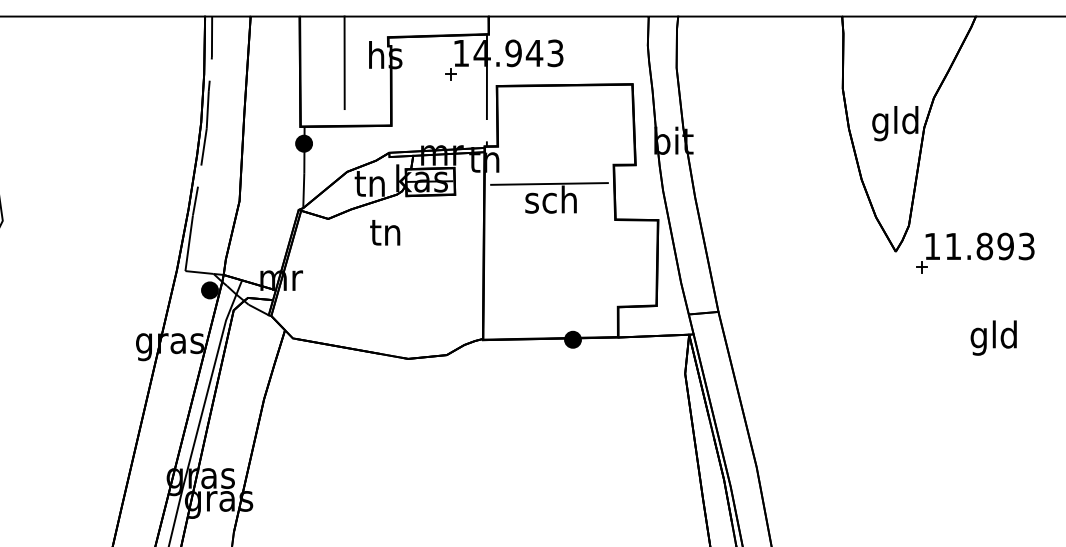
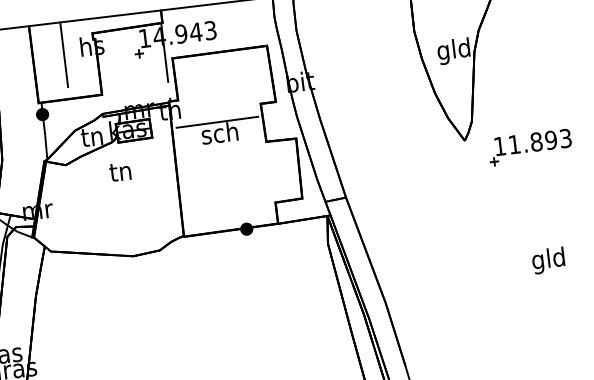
text: (385, 232) -> (120, 171), moved
part: (975, 252) -> (530, 146), moved
text: (993, 337) -> (548, 260), moved

